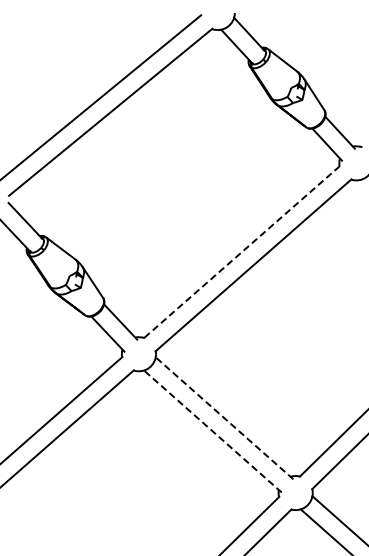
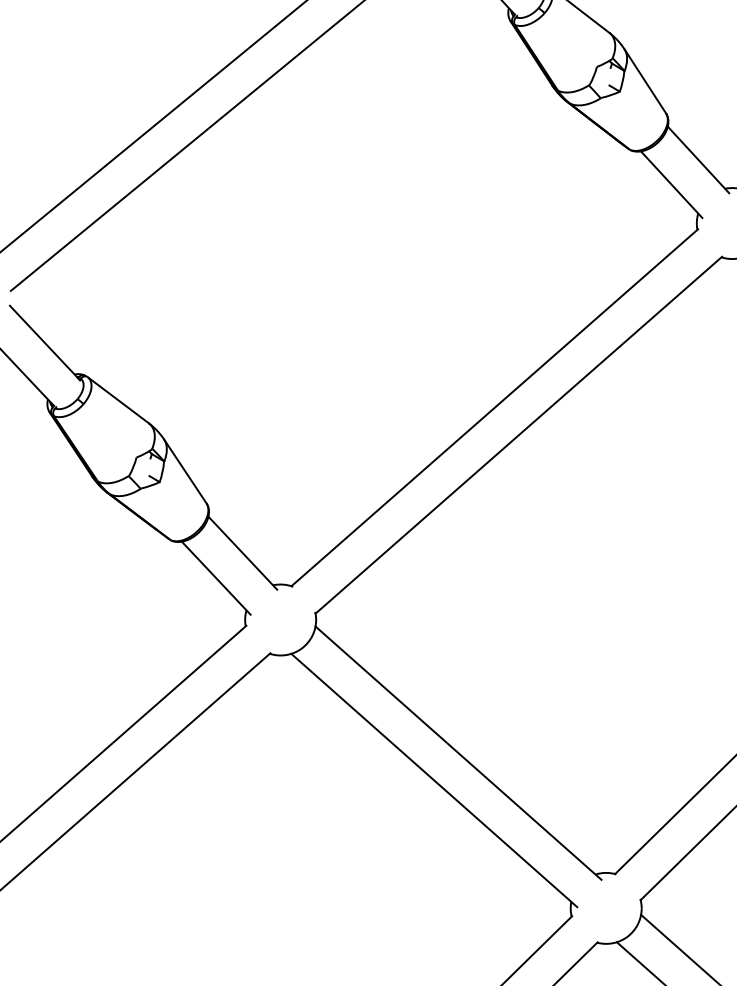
line: (241, 252) -> (493, 408), dashed -> solid
line: (224, 418) -> (458, 753), dashed -> solid
line: (212, 431) -> (433, 780), dashed -> solid

